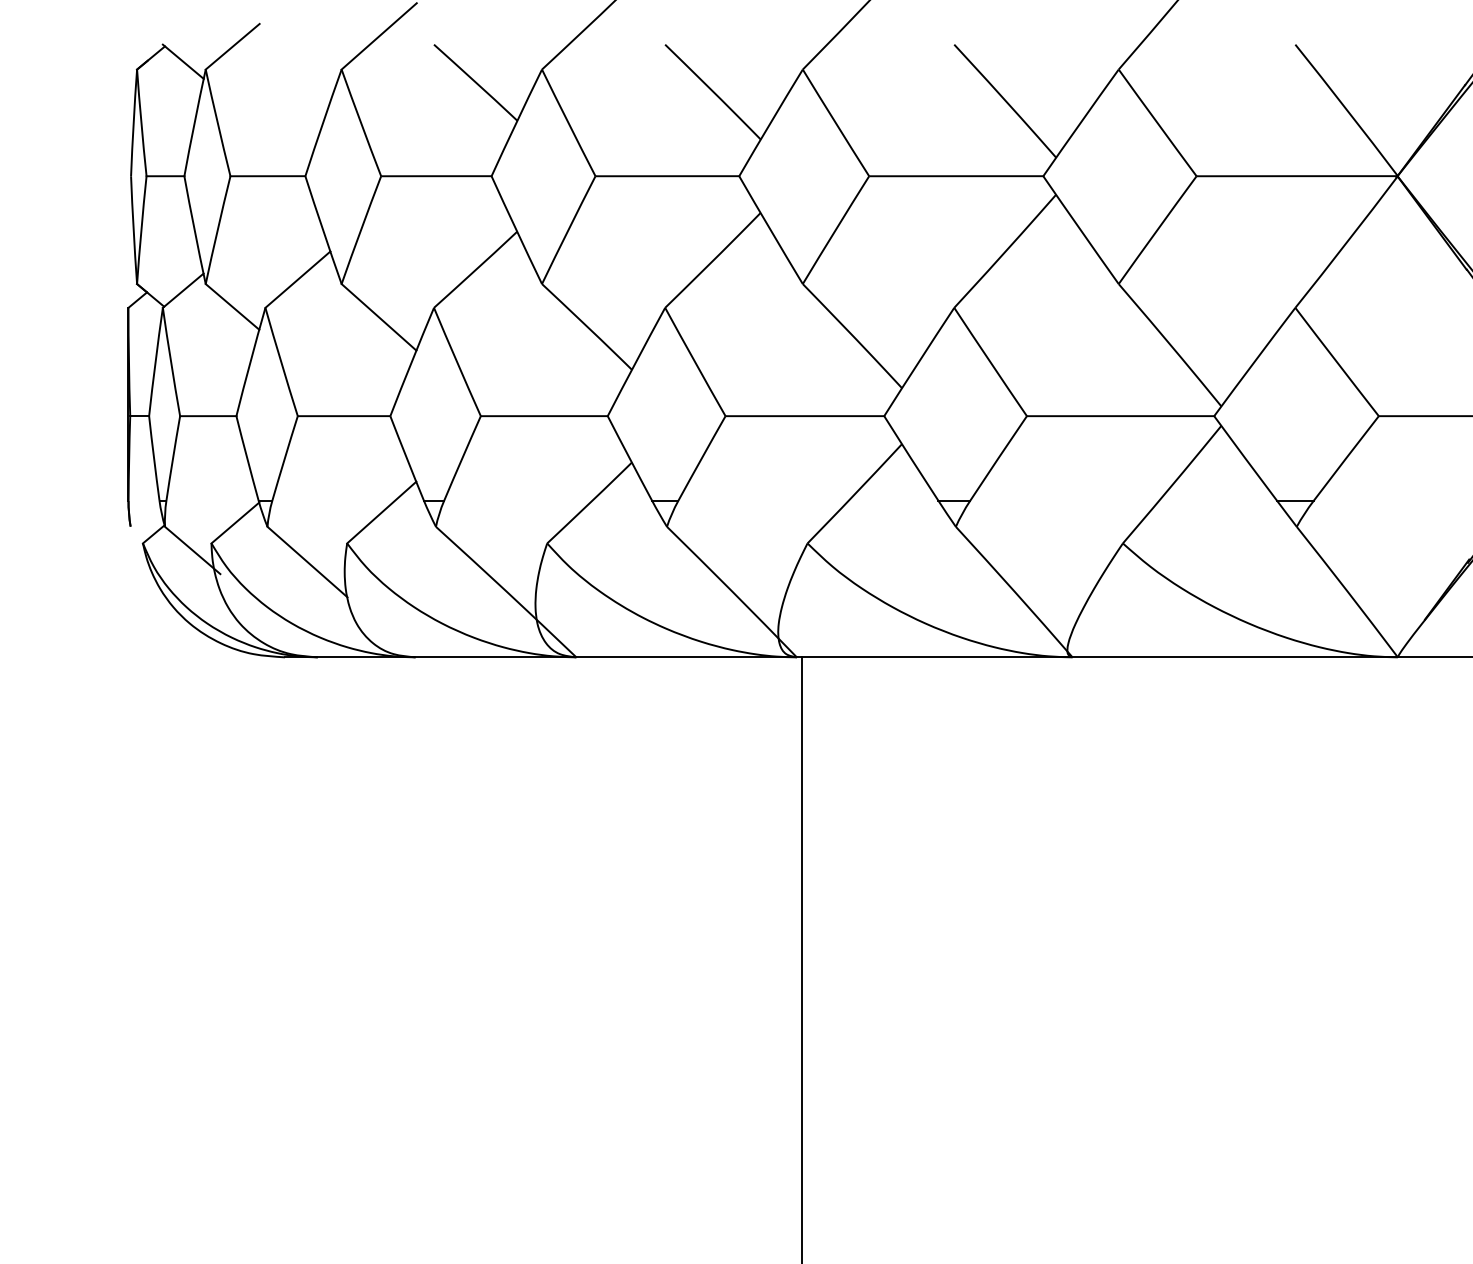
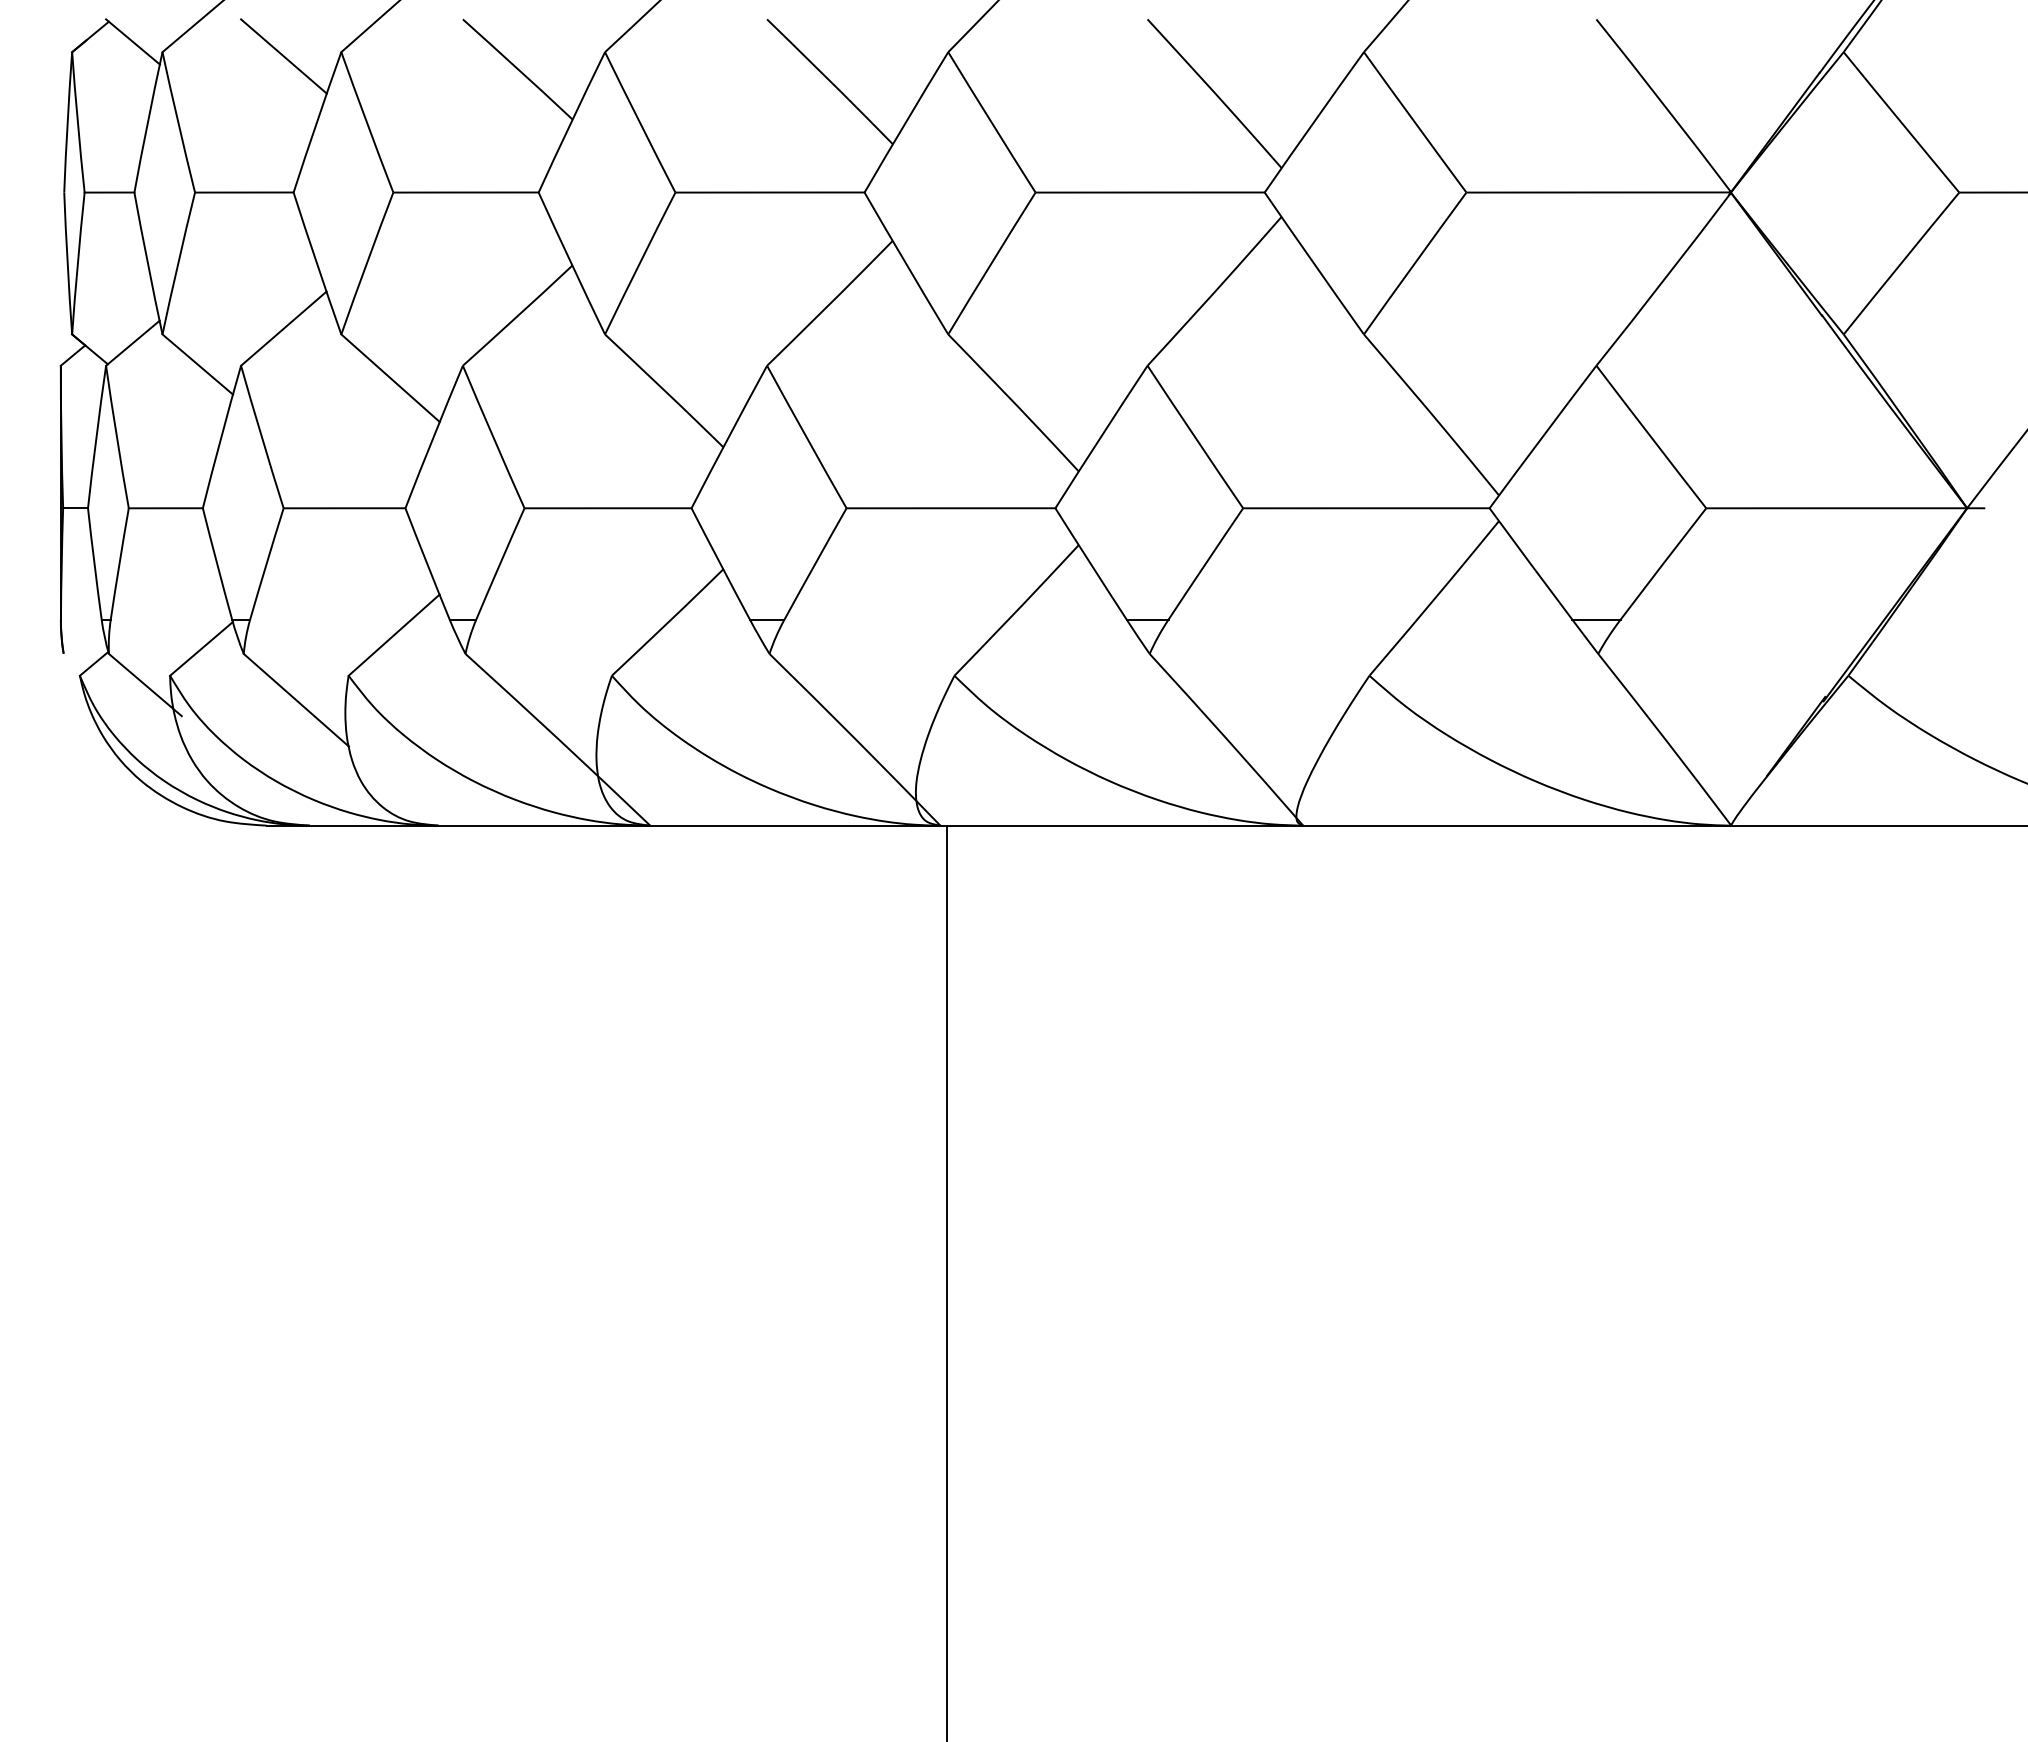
line: (297, 72) -> (283, 56), added

